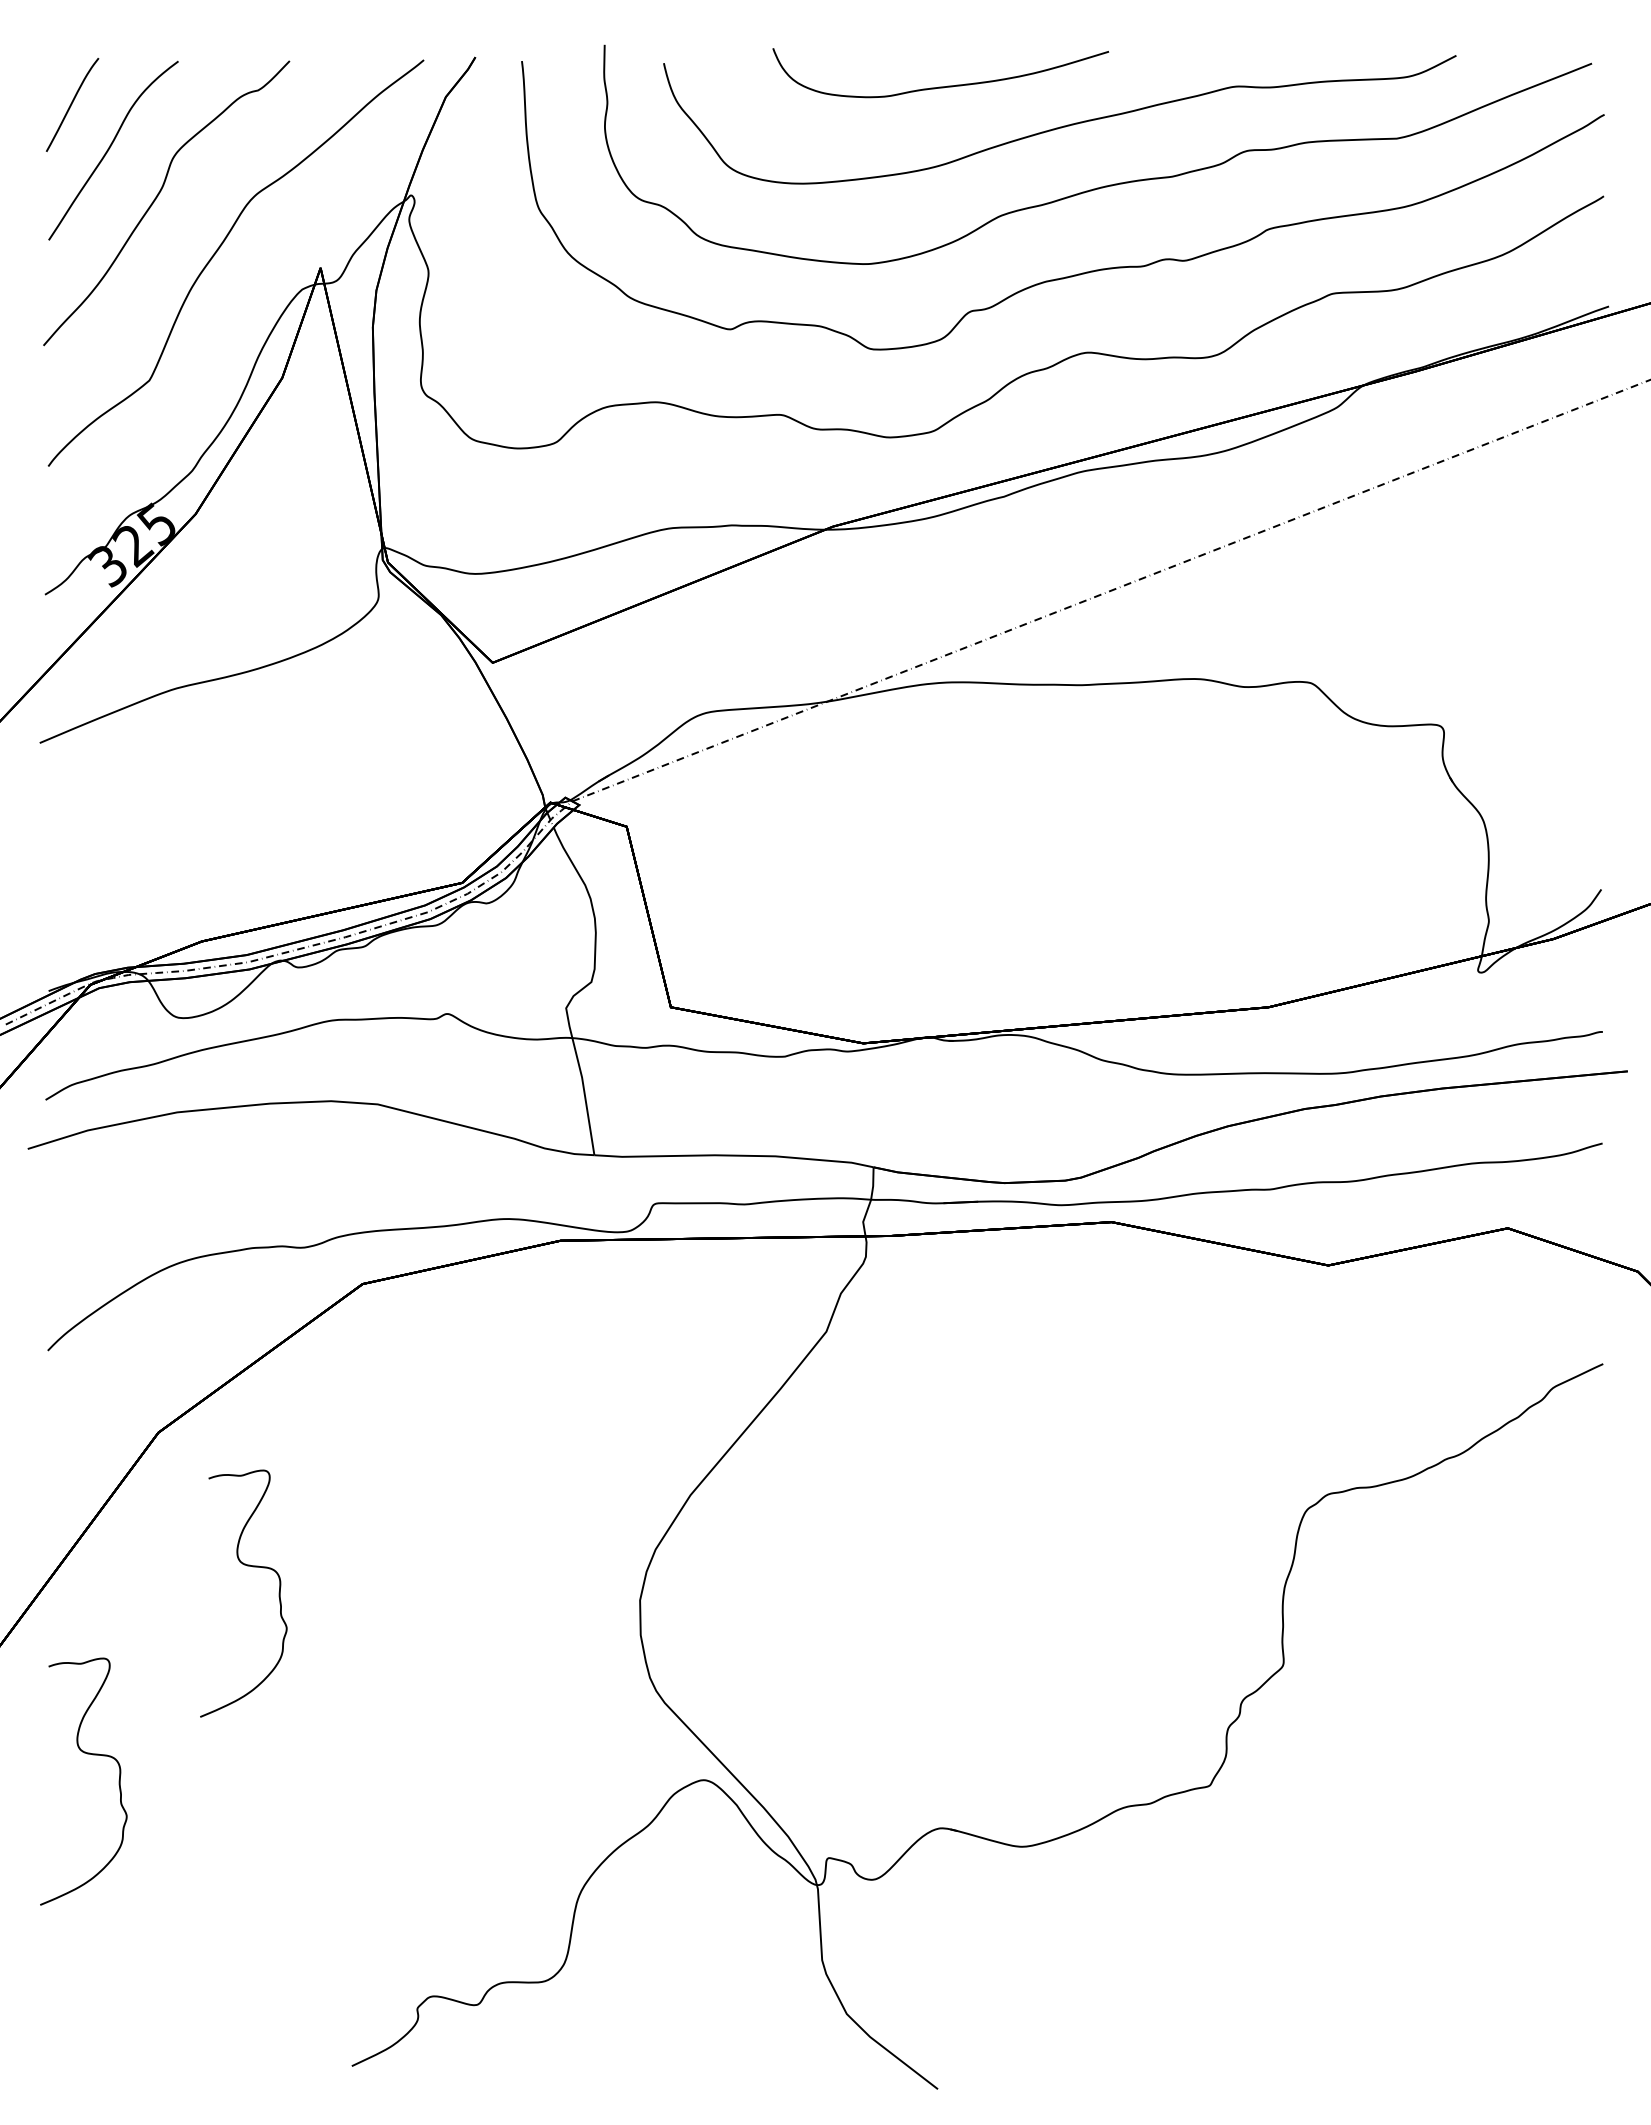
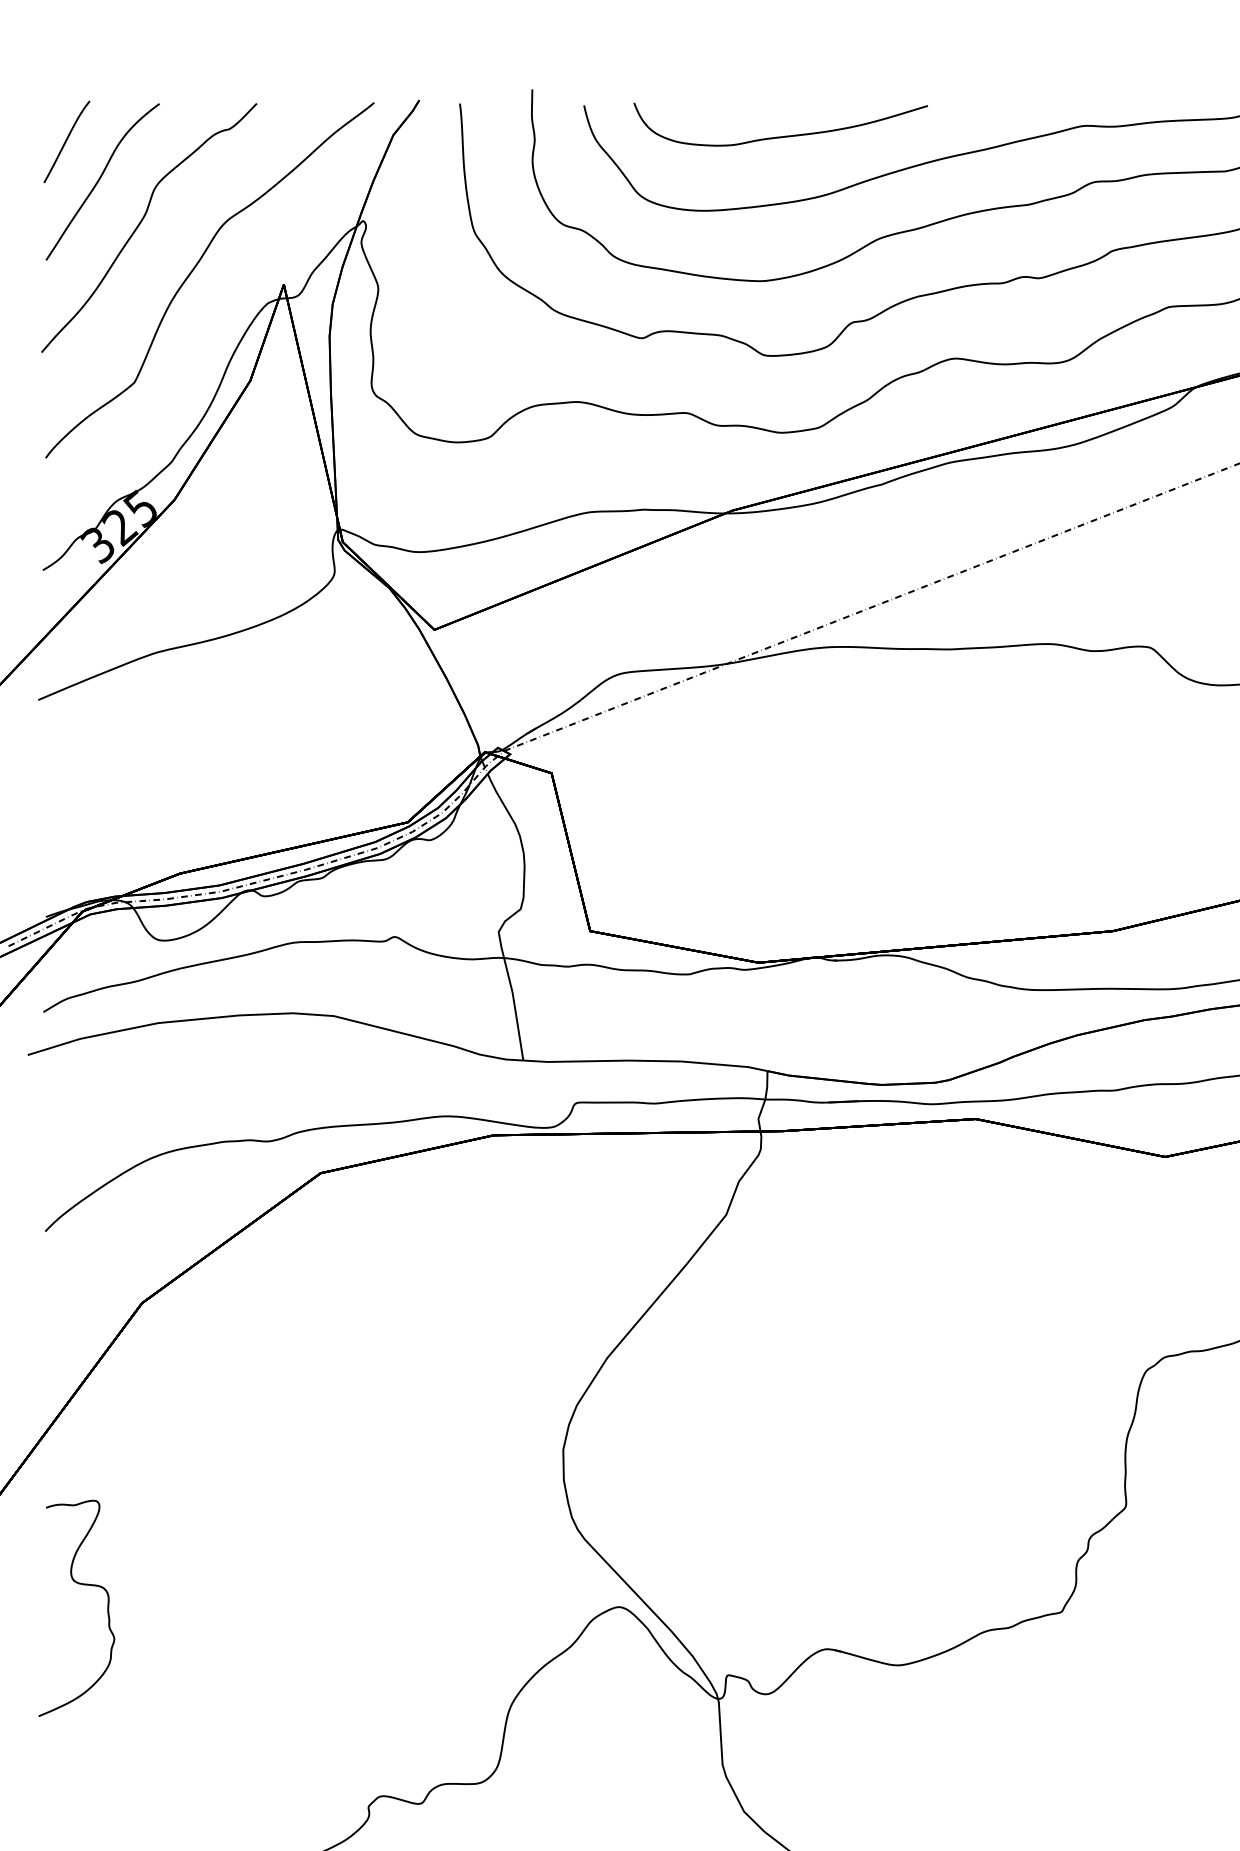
curve: (940, 86) -> (780, 136), moved
curve: (247, 1566) -> (219, 1420), removed

